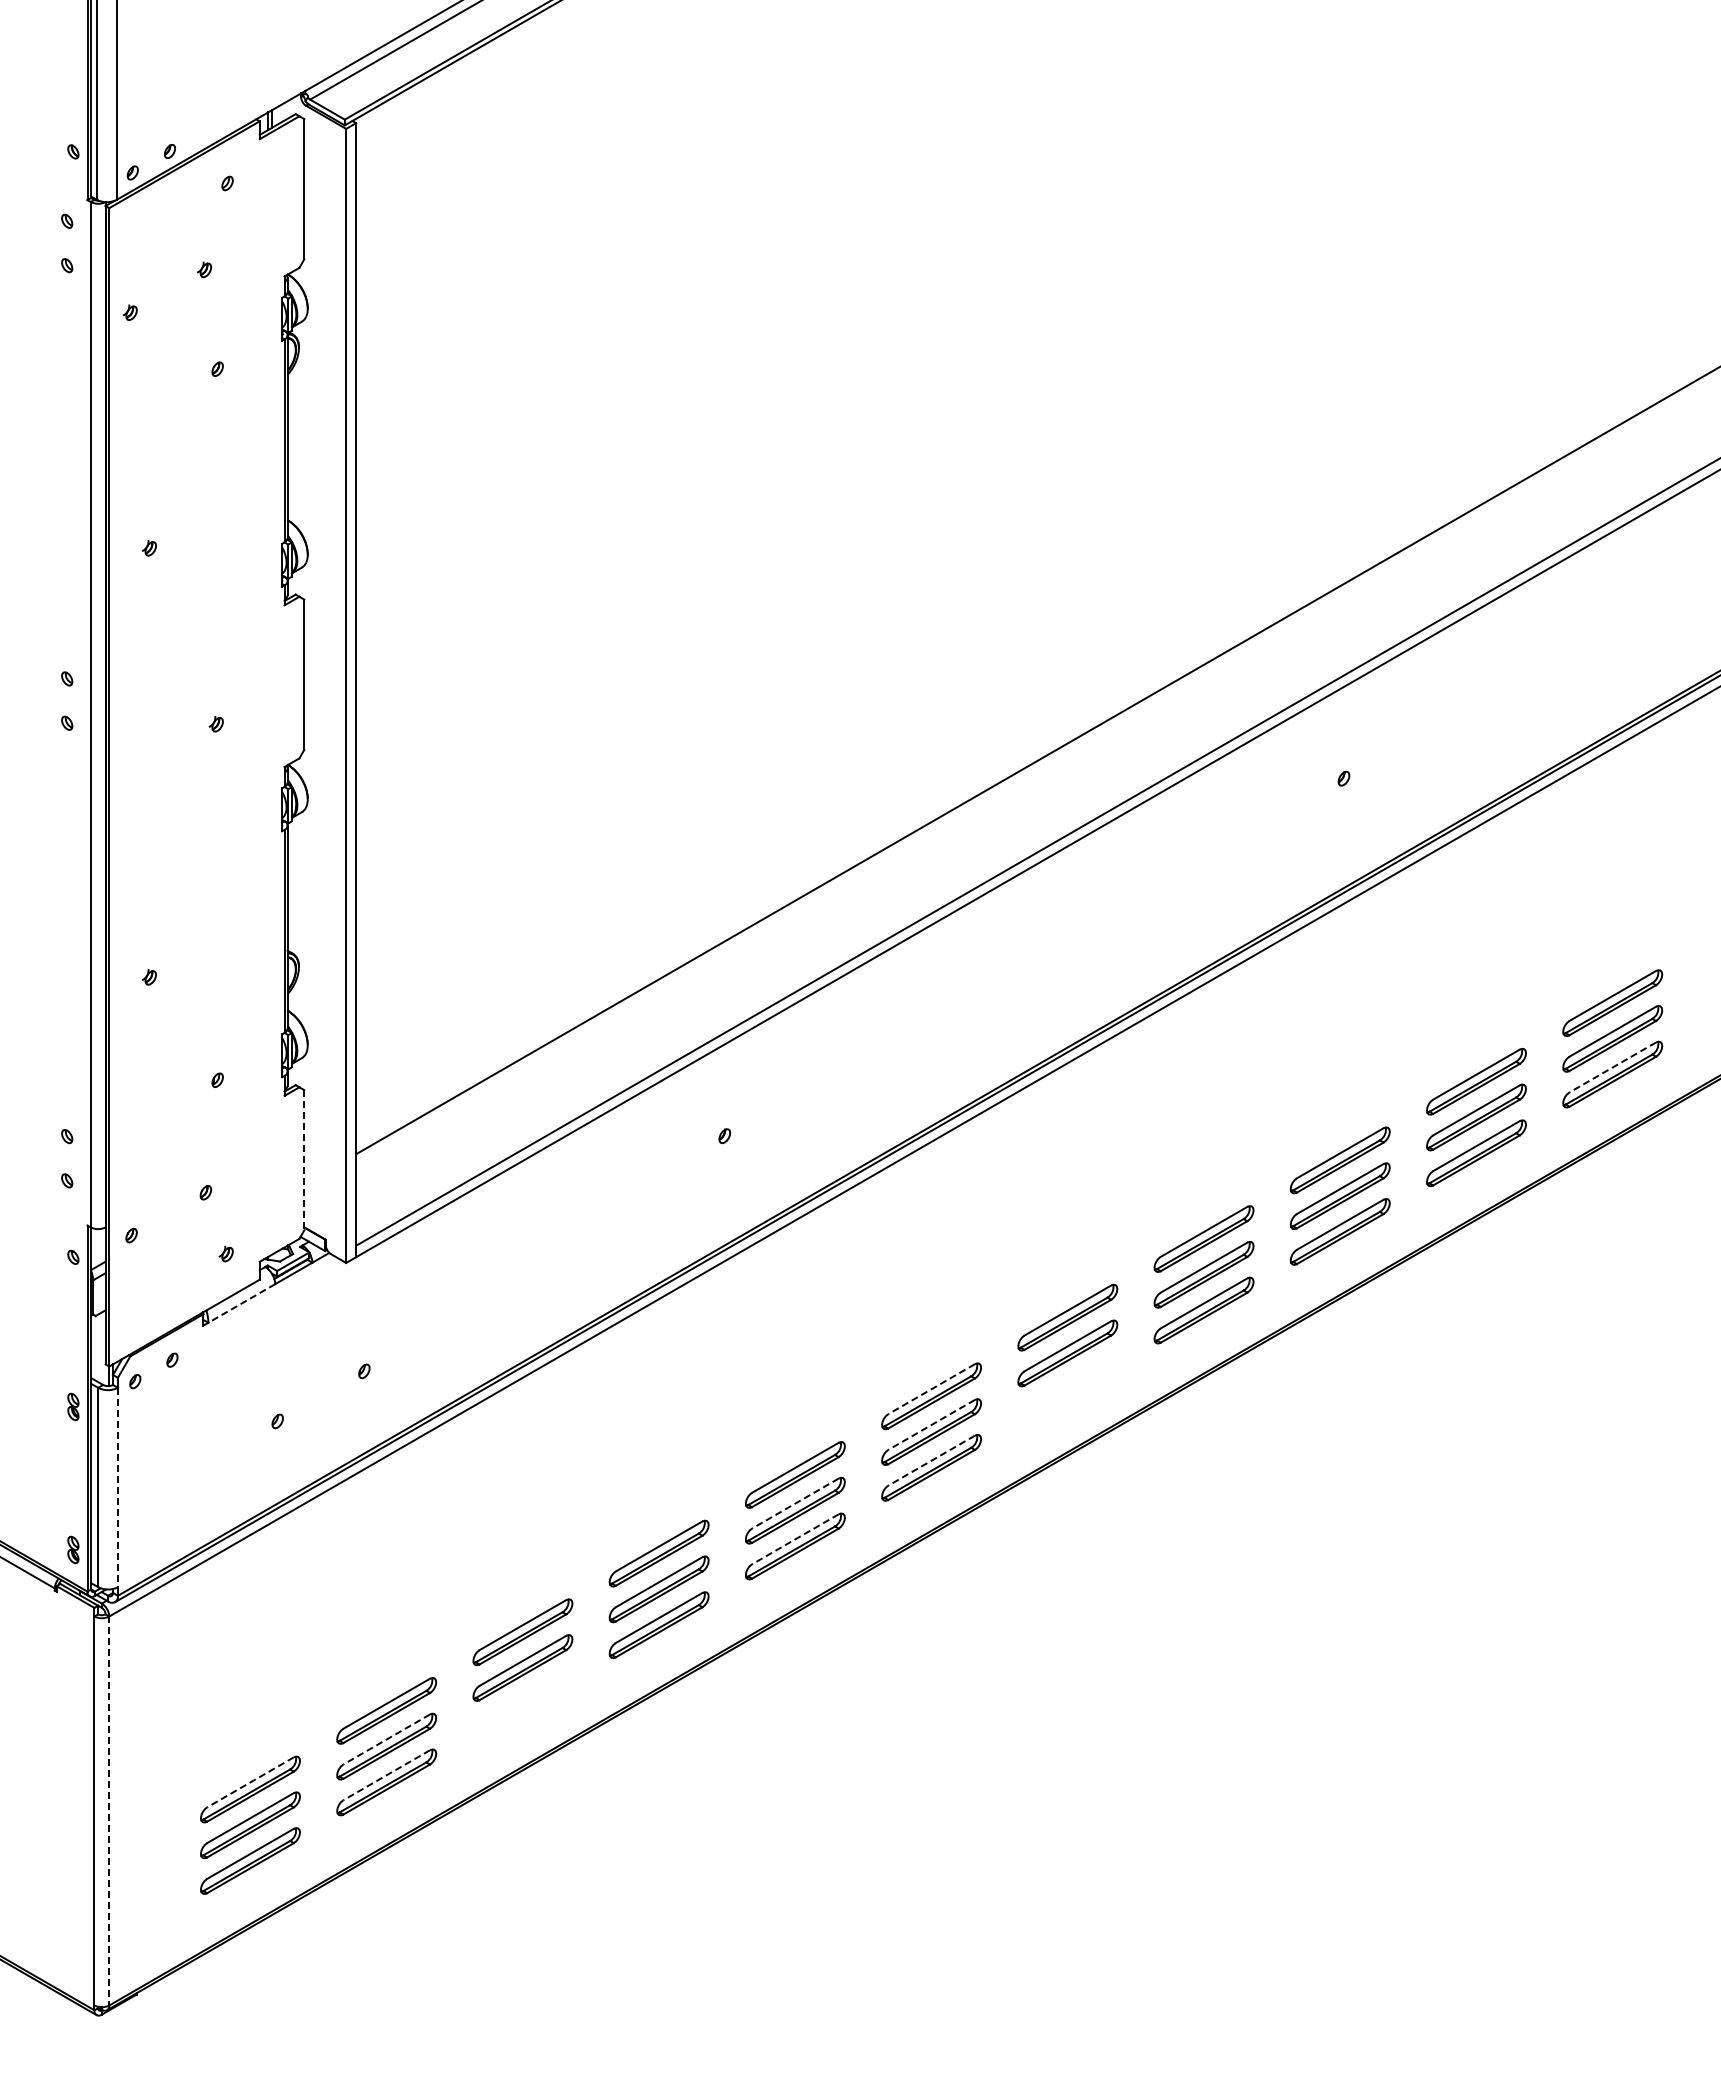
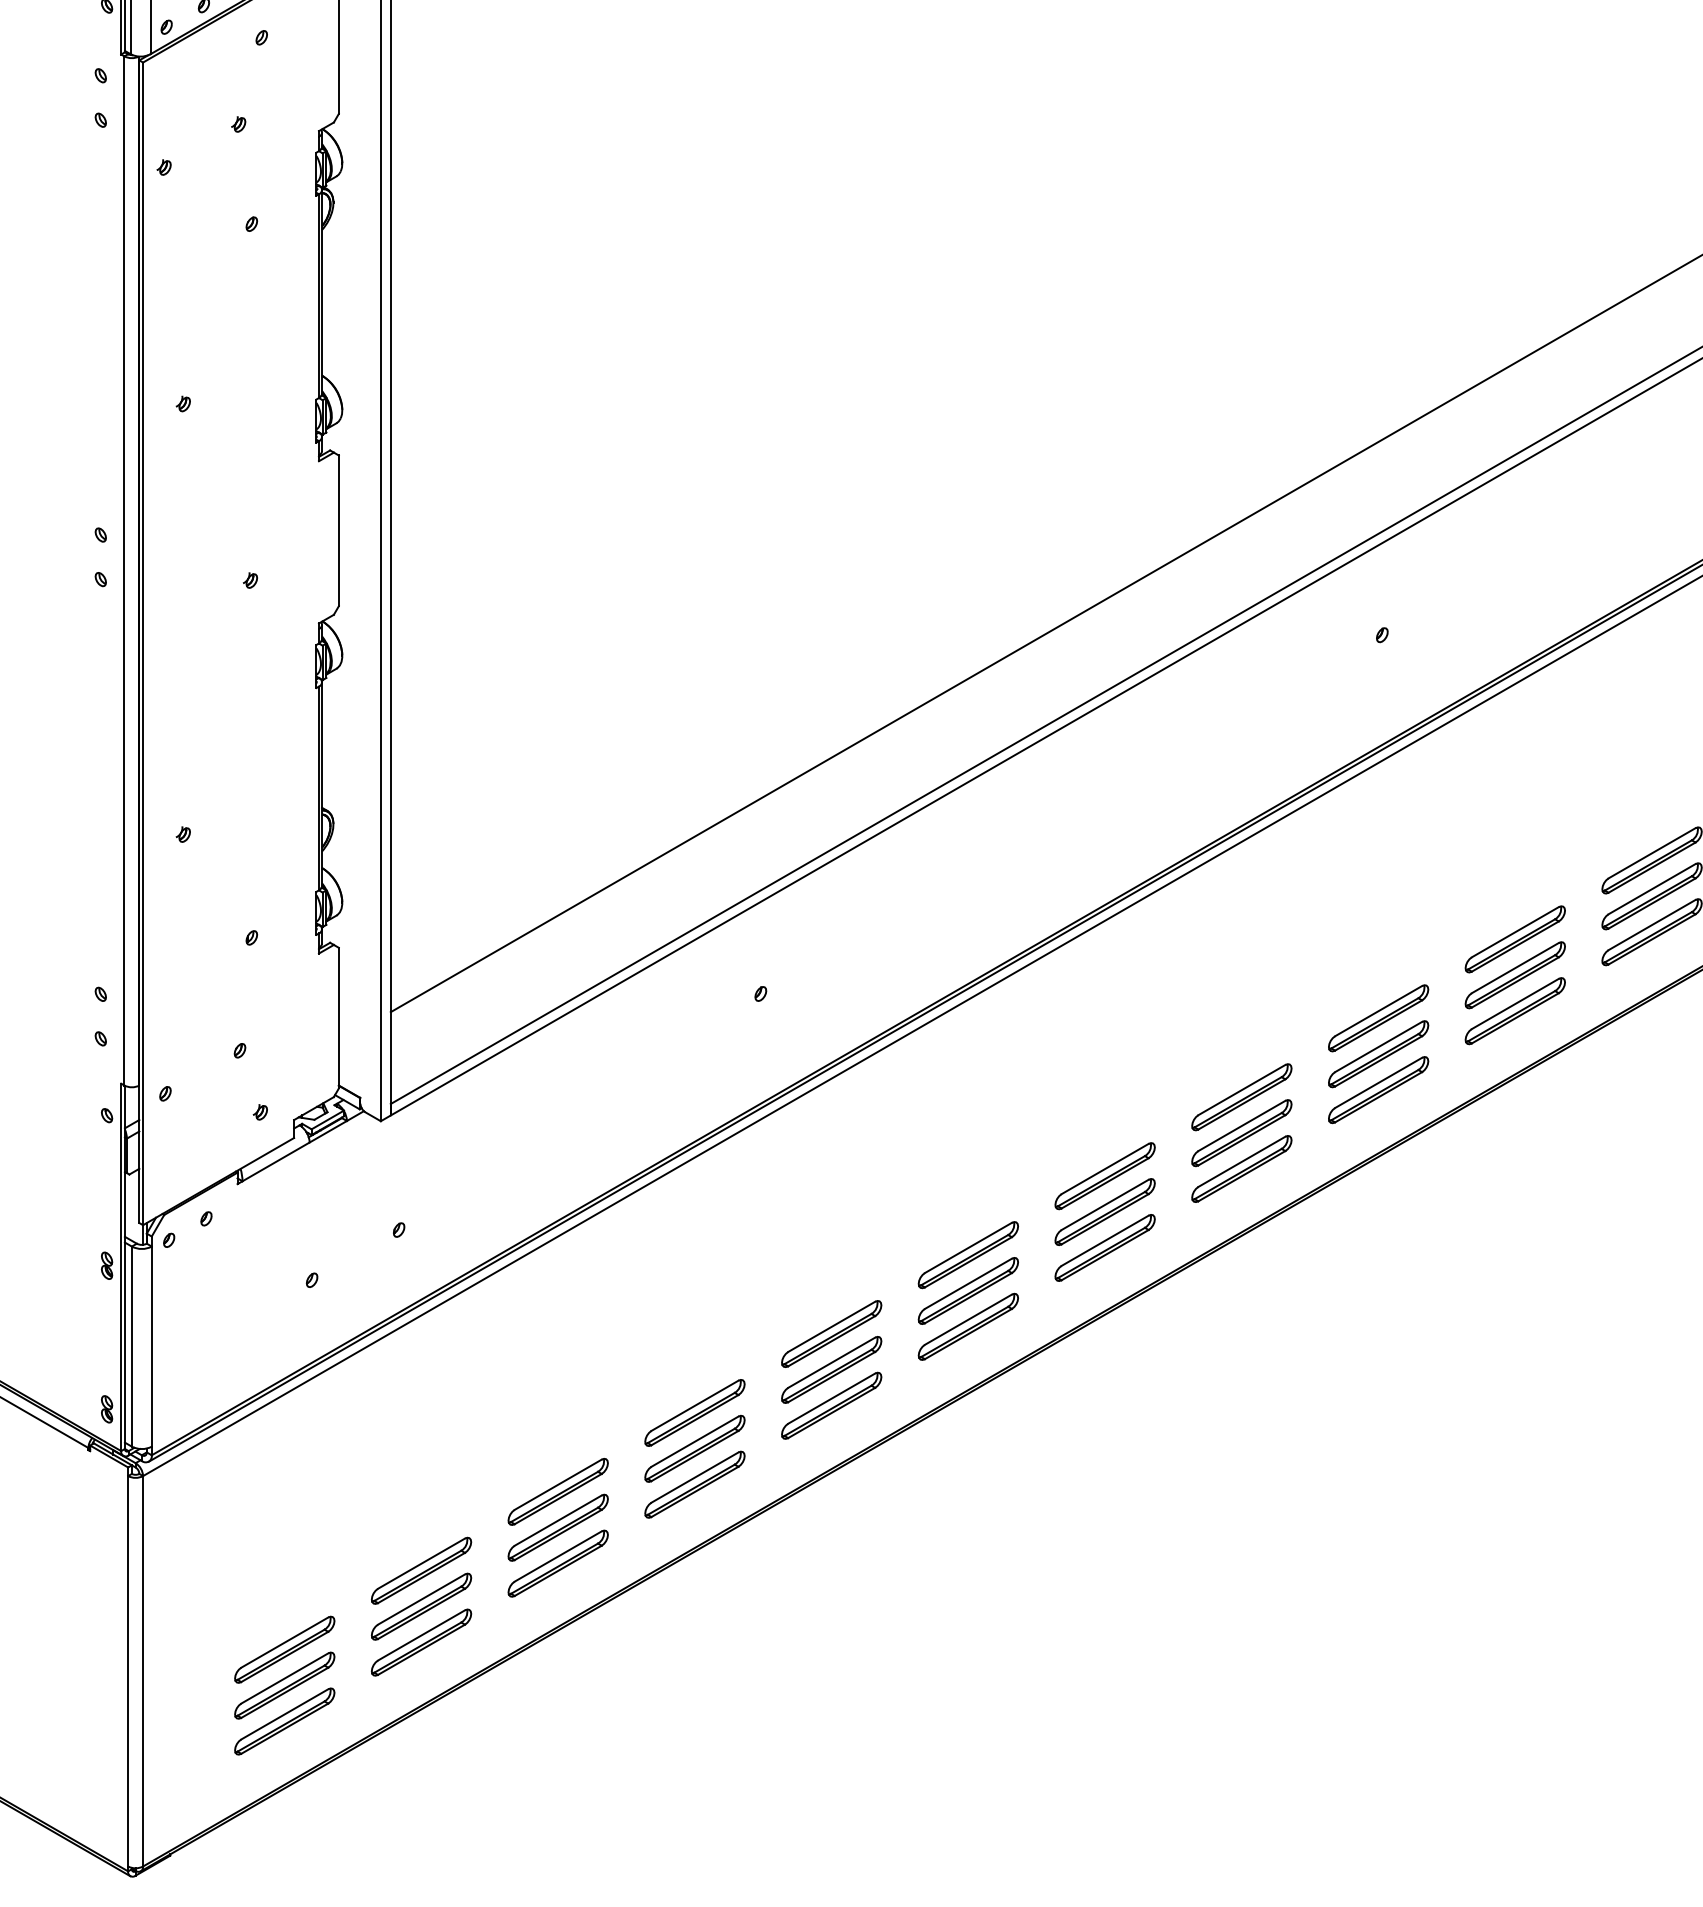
line: (1612, 1067) -> (1651, 925), dashed -> solid
line: (304, 1160) -> (339, 1018), dashed -> solid
line: (241, 1303) -> (275, 1161), dashed -> solid
part: (1067, 1388) -> (1104, 1247), added
line: (931, 1389) -> (968, 1248), dashed -> solid
line: (931, 1425) -> (968, 1284), dashed -> solid
line: (931, 1460) -> (968, 1319), dashed -> solid
line: (117, 1487) -> (151, 1346), dashed -> solid
line: (794, 1503) -> (830, 1362), dashed -> solid
line: (794, 1539) -> (830, 1398), dashed -> solid
part: (522, 1703) -> (557, 1563), added
line: (386, 1739) -> (421, 1599), dashed -> solid
line: (386, 1775) -> (421, 1635), dashed -> solid
line: (250, 1782) -> (284, 1642), dashed -> solid
line: (109, 1811) -> (143, 1671), dashed -> solid

